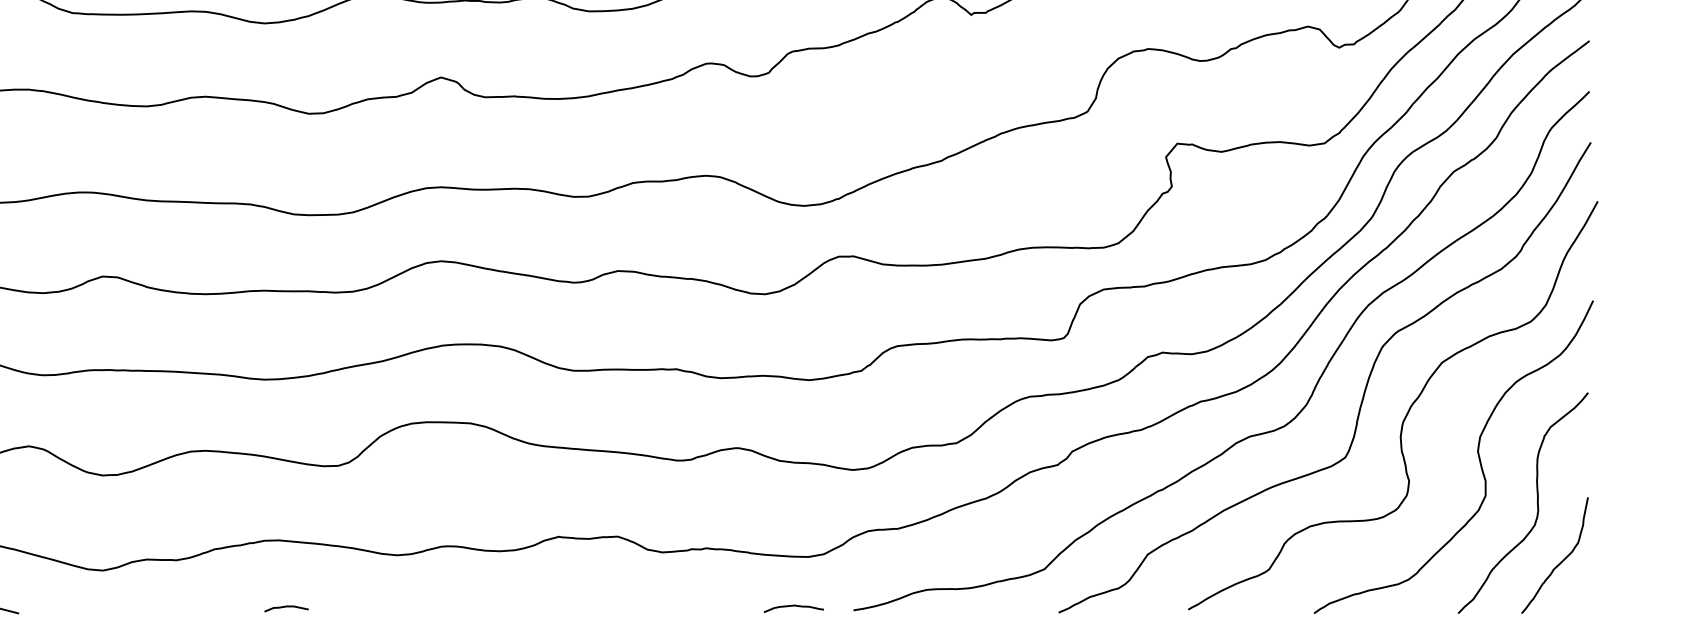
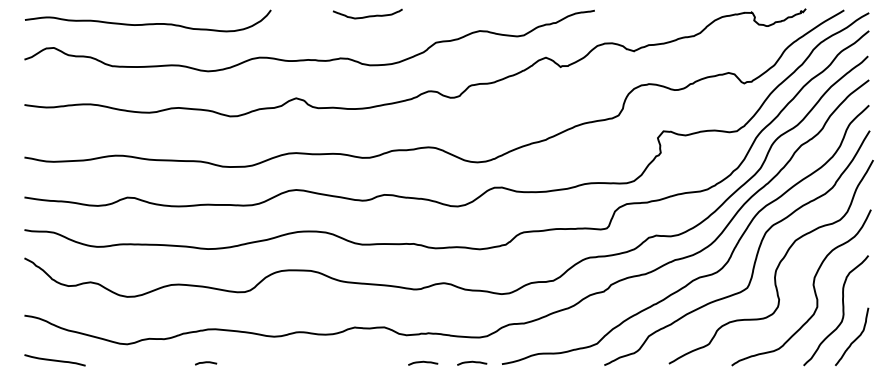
curve: (696, 606) -> (423, 362), added
curve: (287, 608) -> (206, 363), moved

